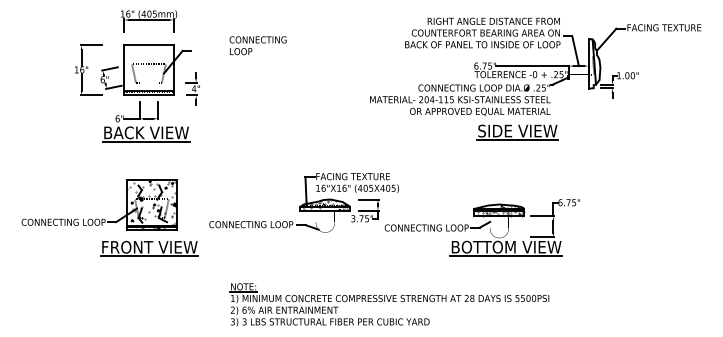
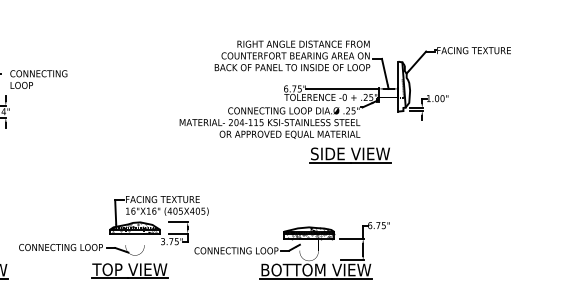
text: (257, 45) -> (38, 79), moved
part: (517, 132) -> (350, 155), moved
part: (320, 248) -> (130, 271), added

